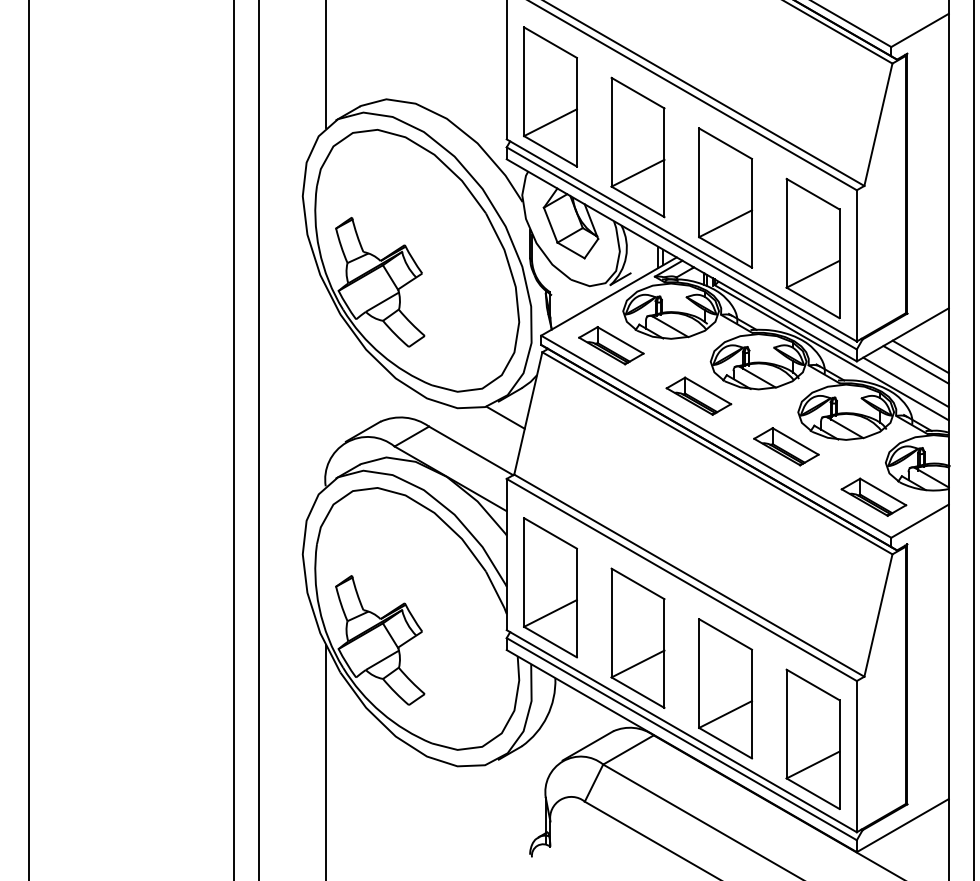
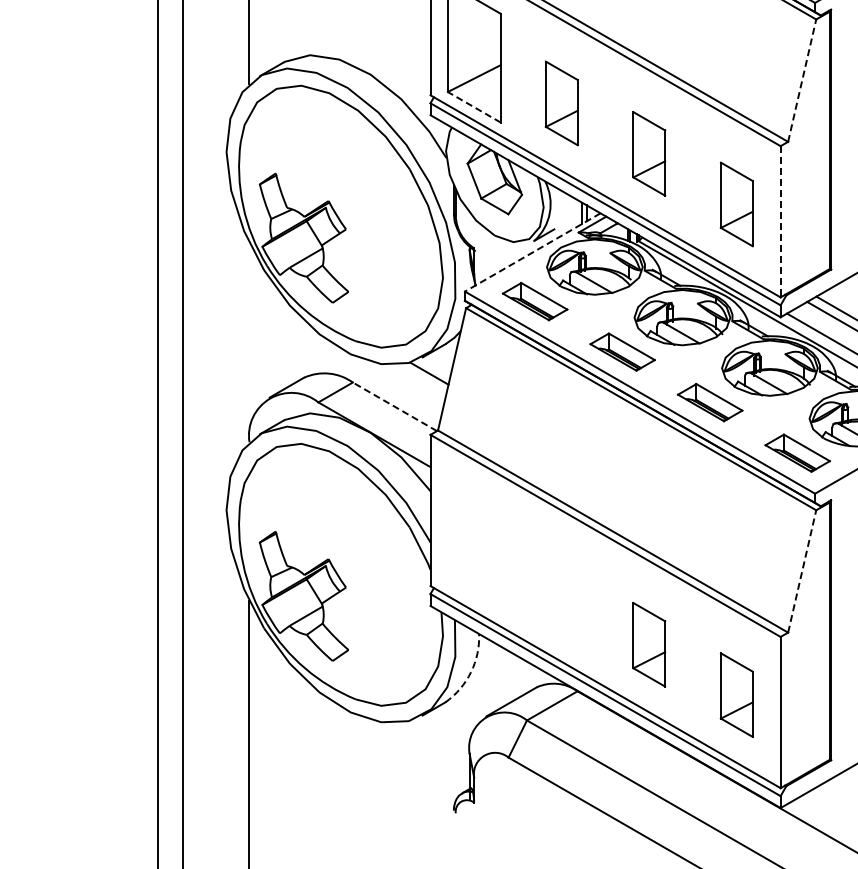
line: (878, 124) -> (802, 80), solid -> dashed
part: (637, 147) -> (561, 103), size x0.6
line: (550, 151) -> (474, 107), solid -> dashed
part: (725, 197) -> (649, 153), size x0.6
part: (812, 248) -> (736, 204), size x0.6
line: (856, 265) -> (780, 221), solid -> dashed
line: (608, 296) -> (532, 252), solid -> dashed
line: (471, 450) -> (395, 406), solid -> dashed
part: (550, 587) -> (474, 543), removed
line: (878, 615) -> (802, 571), solid -> dashed
part: (637, 637) -> (561, 593), removed
part: (725, 688) -> (649, 644), size x0.6
arc: (547, 716) -> (471, 672), solid -> dashed
part: (812, 738) -> (736, 694), size x0.6

